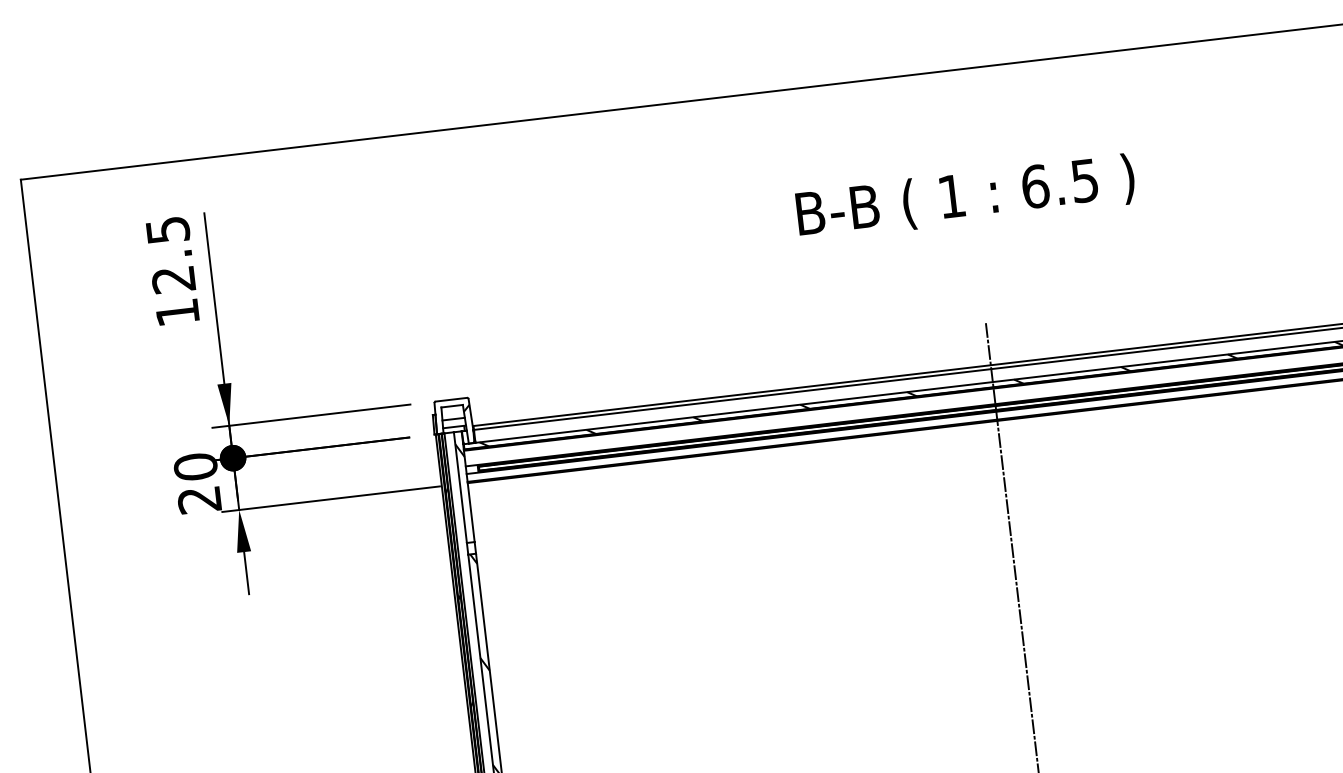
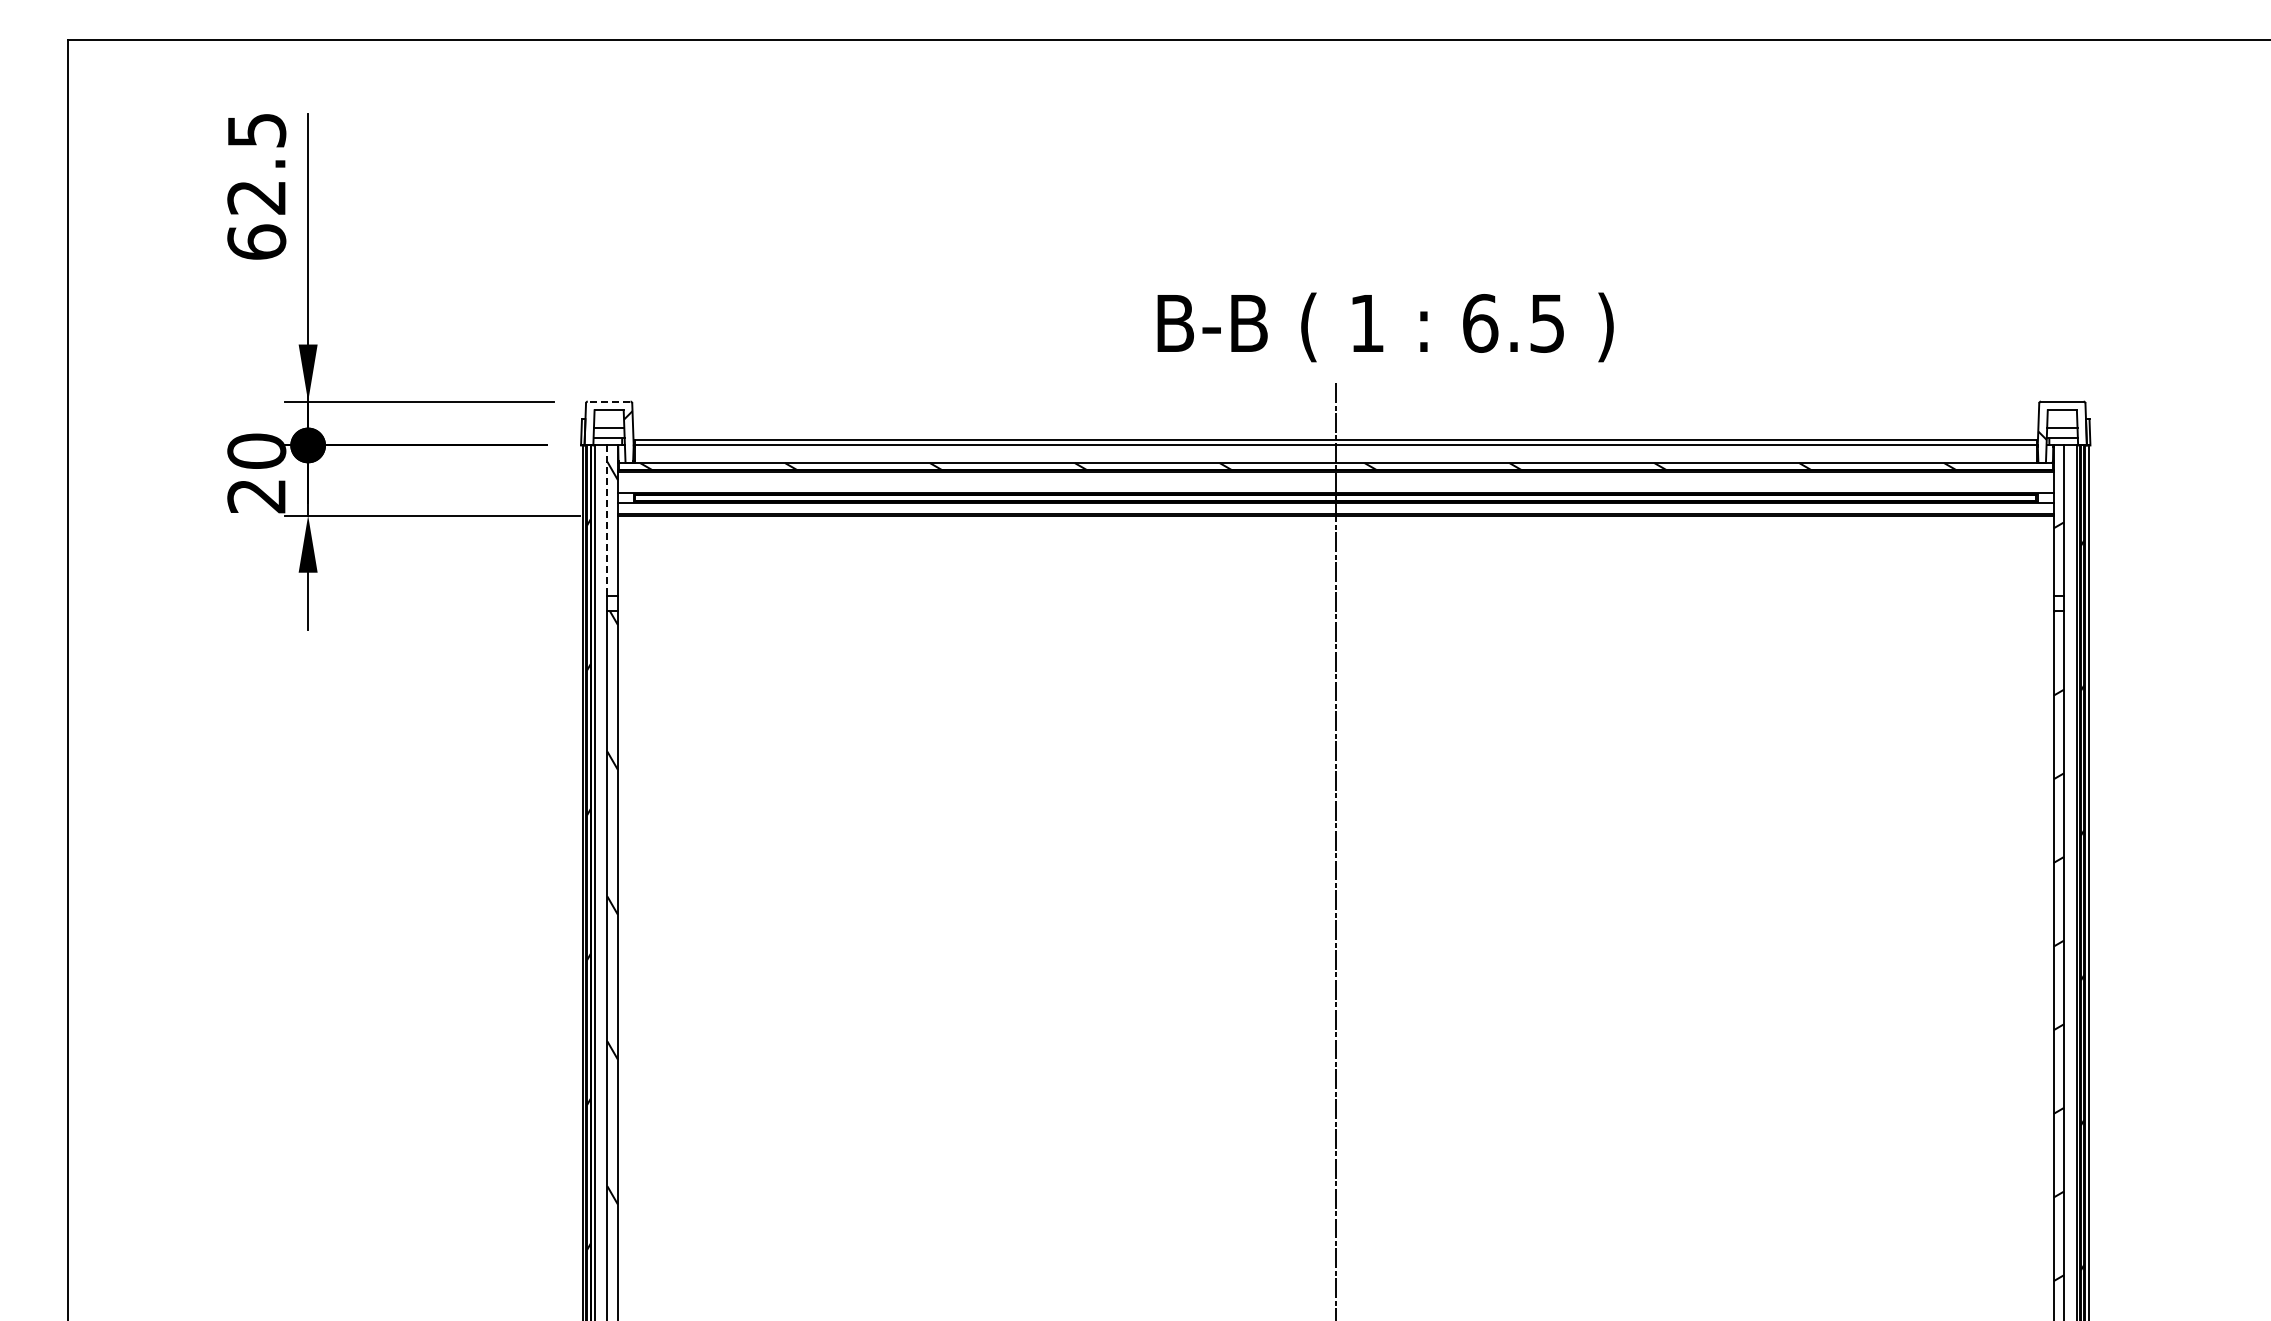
text: (965, 197) -> (1385, 327), moved
text: (177, 312) -> (256, 241), 12.5 -> 62.5
line: (450, 399) -> (608, 401), solid -> dashed
line: (460, 487) -> (607, 520), solid -> dashed

